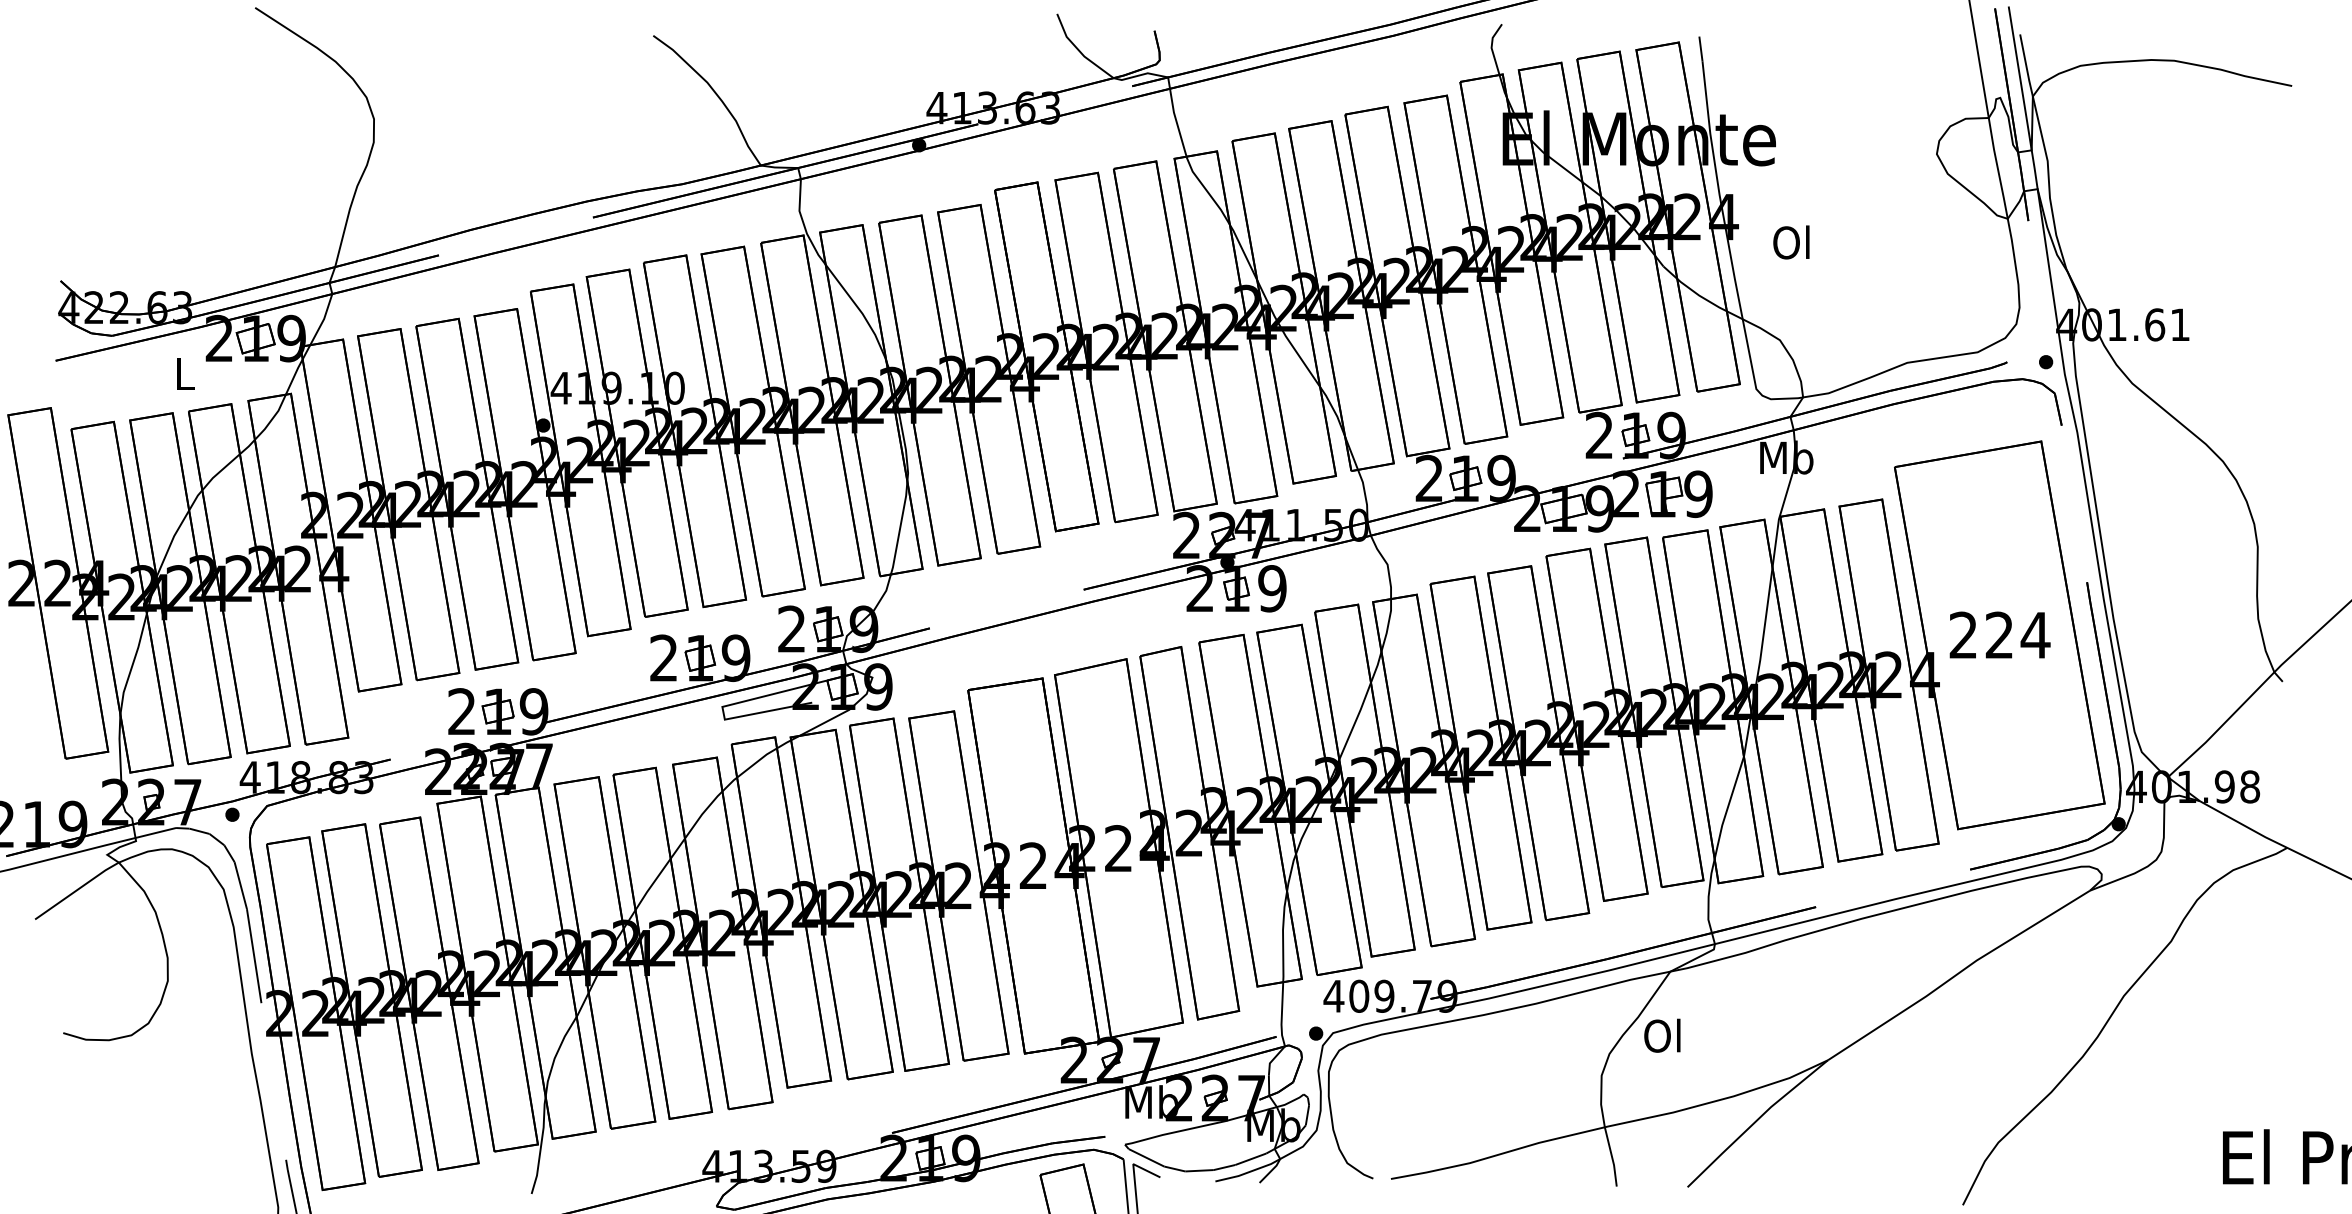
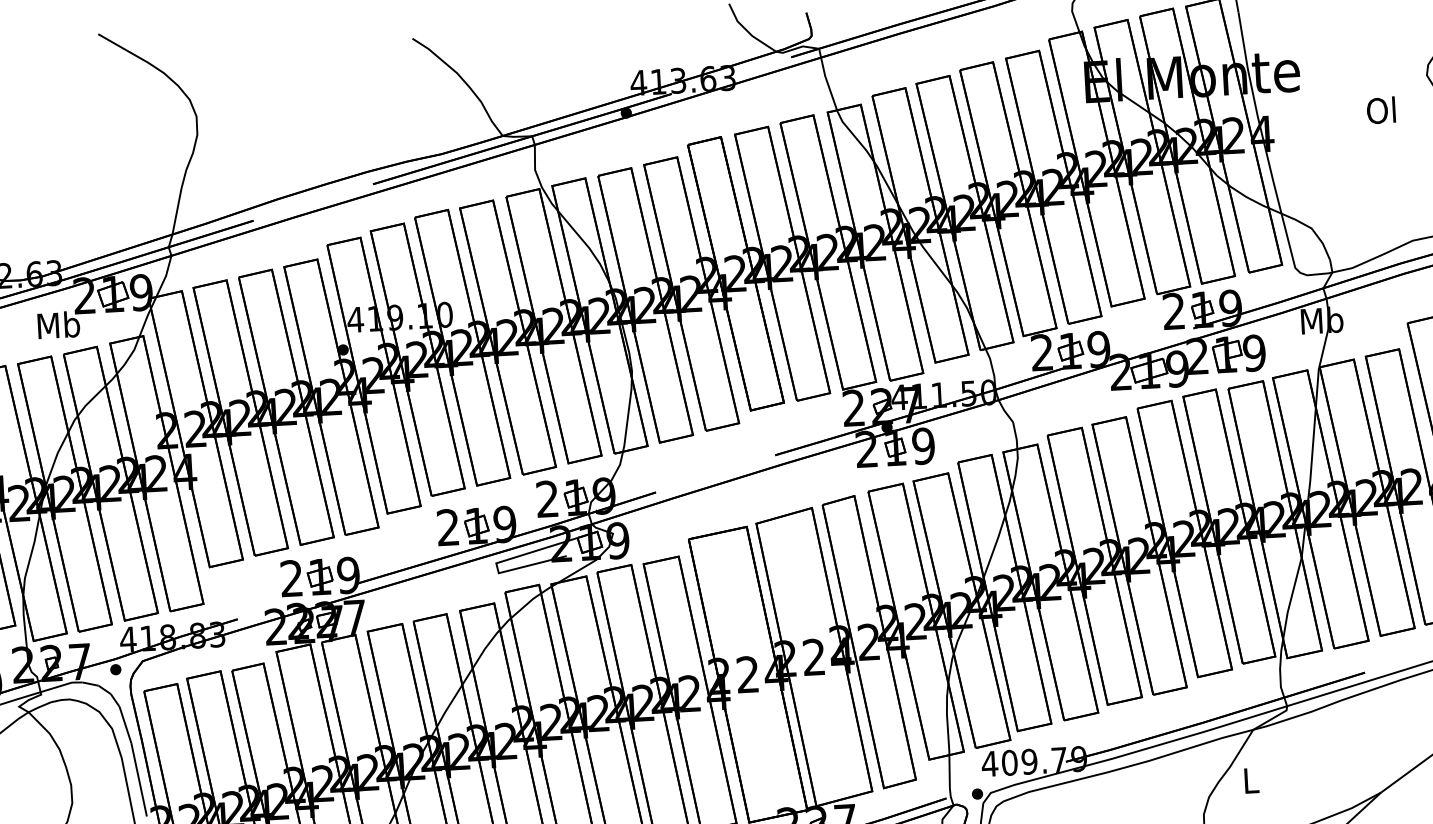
text: (1791, 242) -> (1381, 110), moved
text: (184, 373) -> (58, 324), L -> Mb
text: (1662, 1035) -> (1249, 780), Ol -> L

